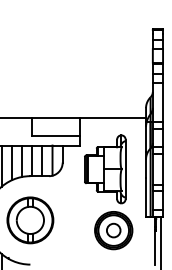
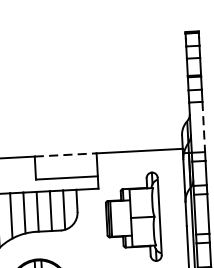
line: (163, 102) -> (204, 127), solid -> dashed
line: (55, 118) -> (65, 155), solid -> dashed

